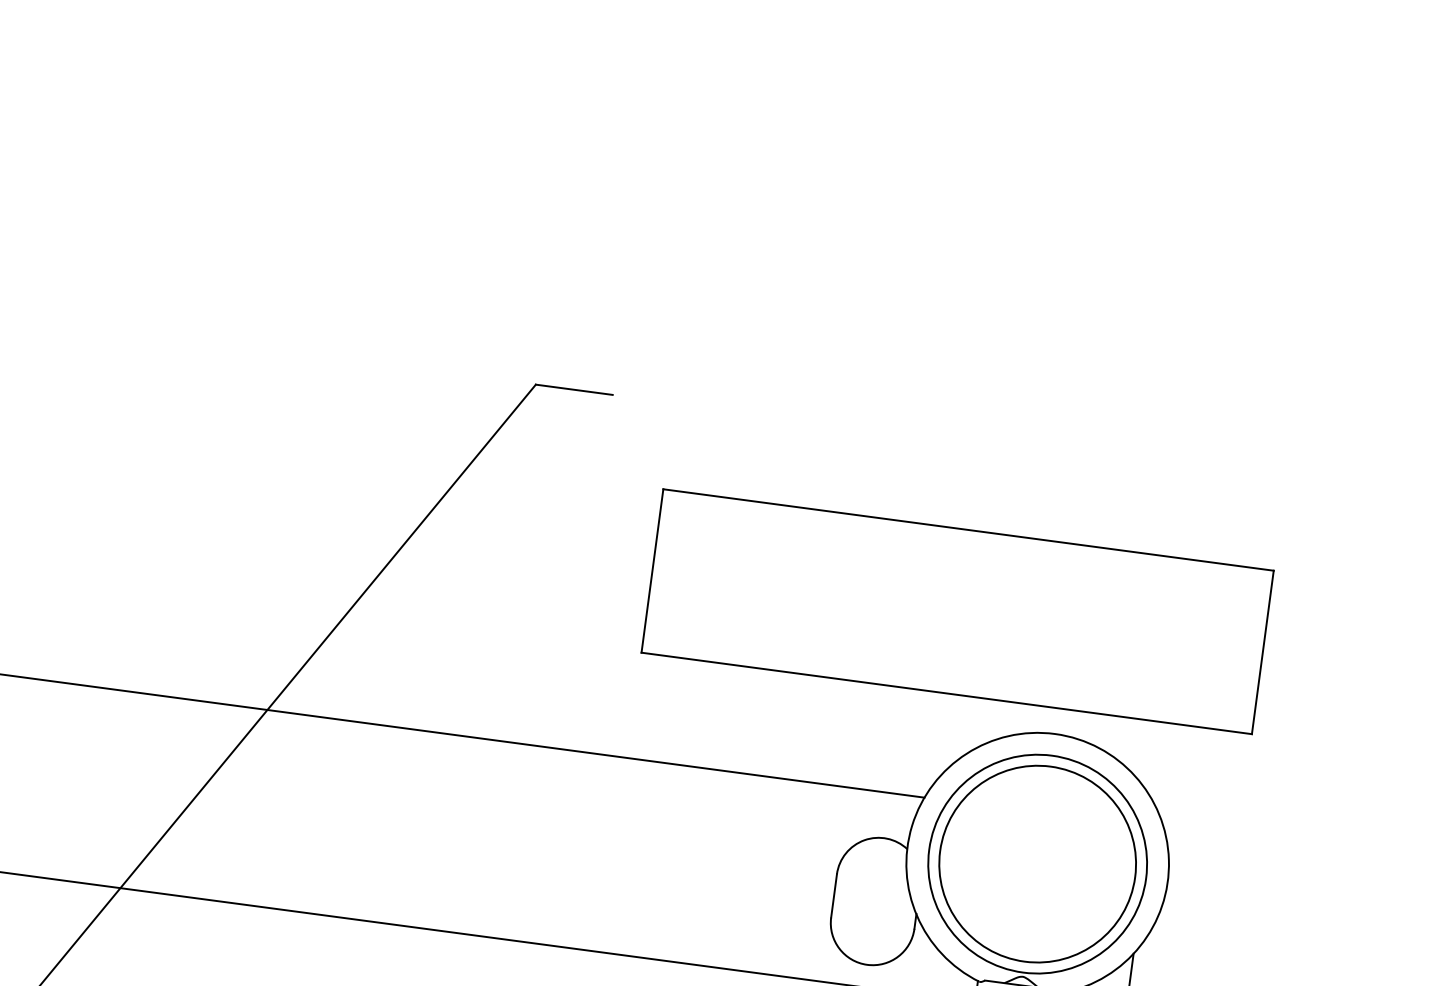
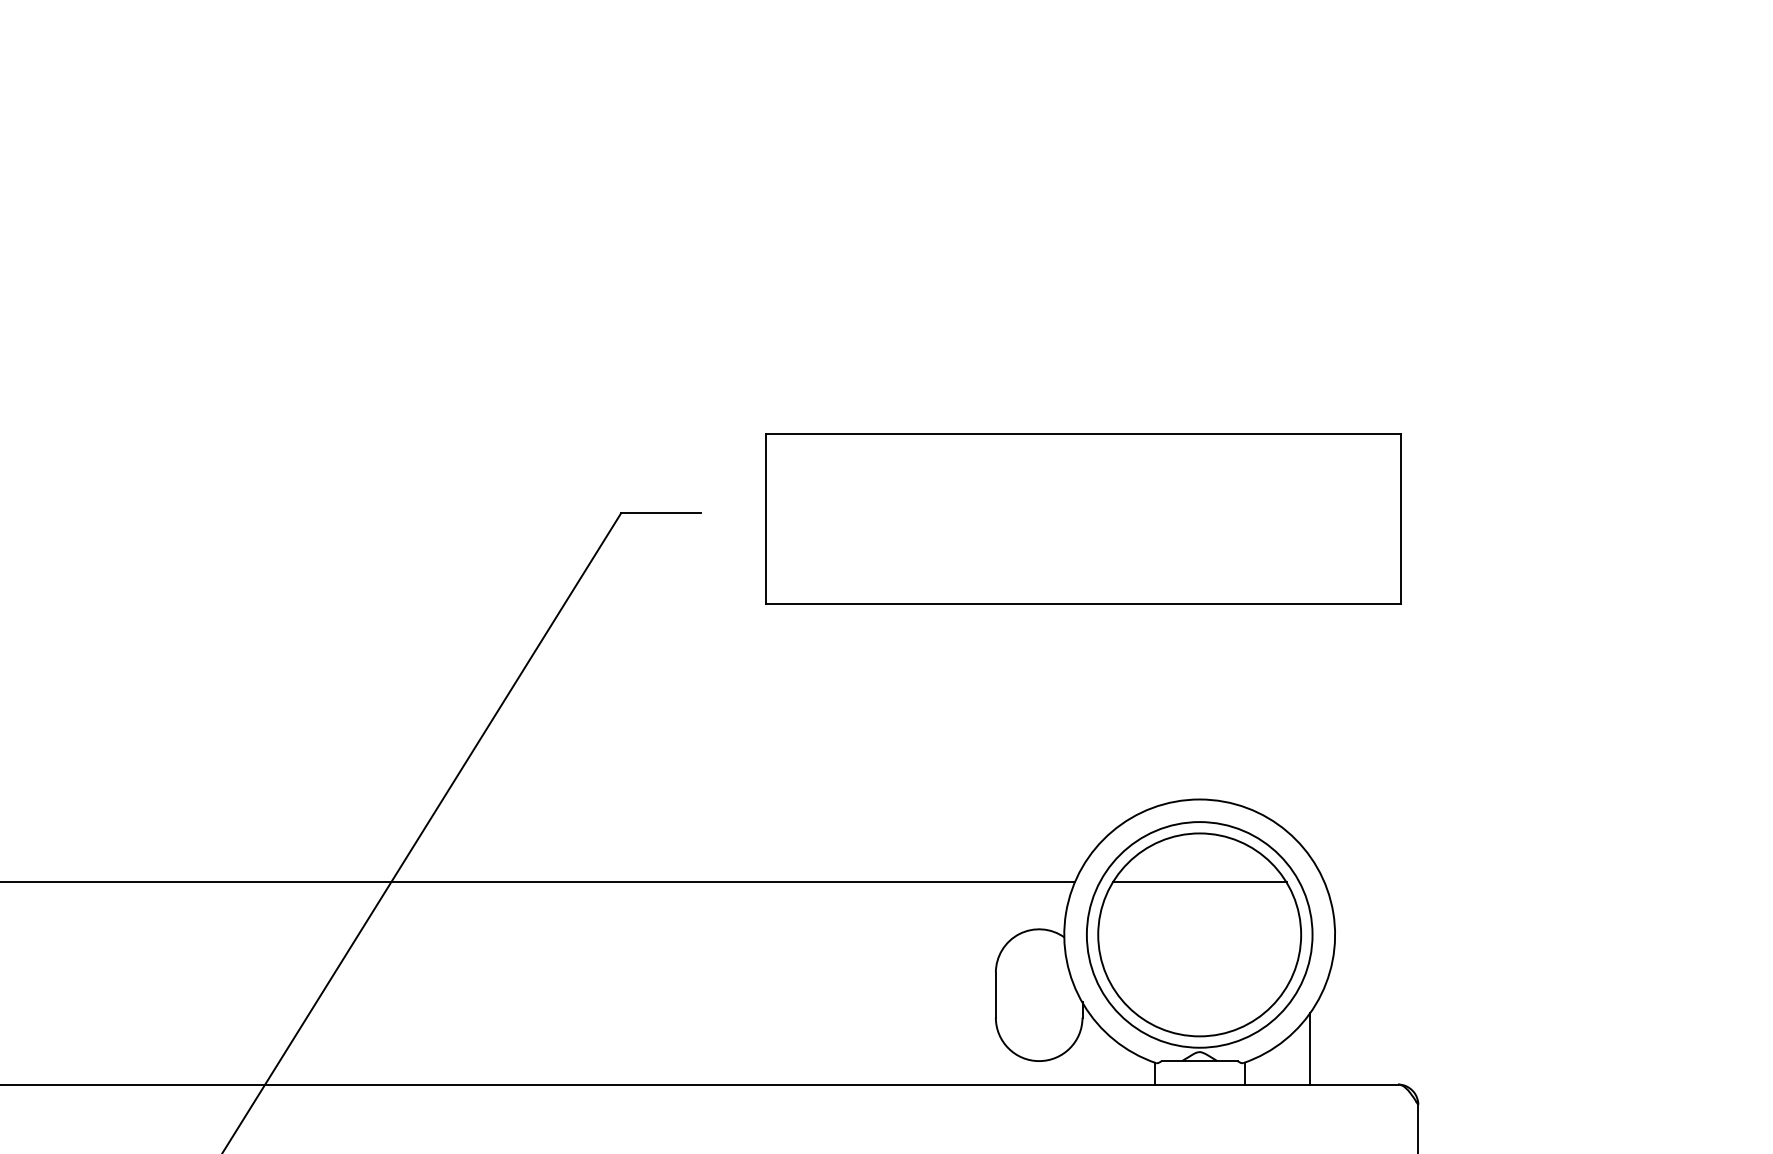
part: (957, 611) -> (1083, 518), moved
line: (1044, 813) -> (1199, 882), added

